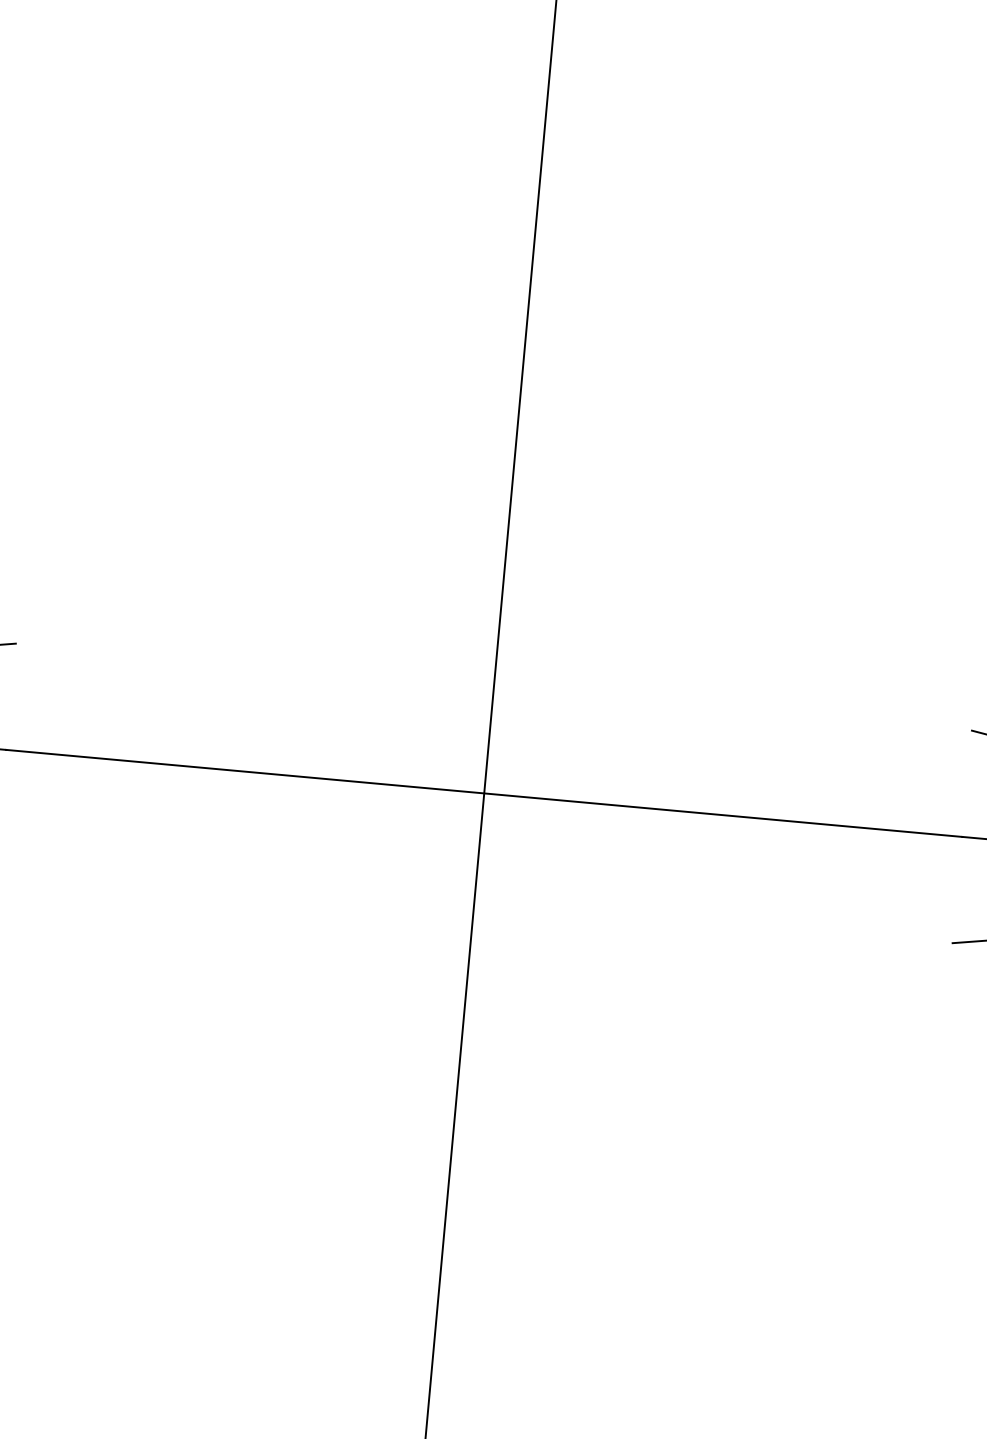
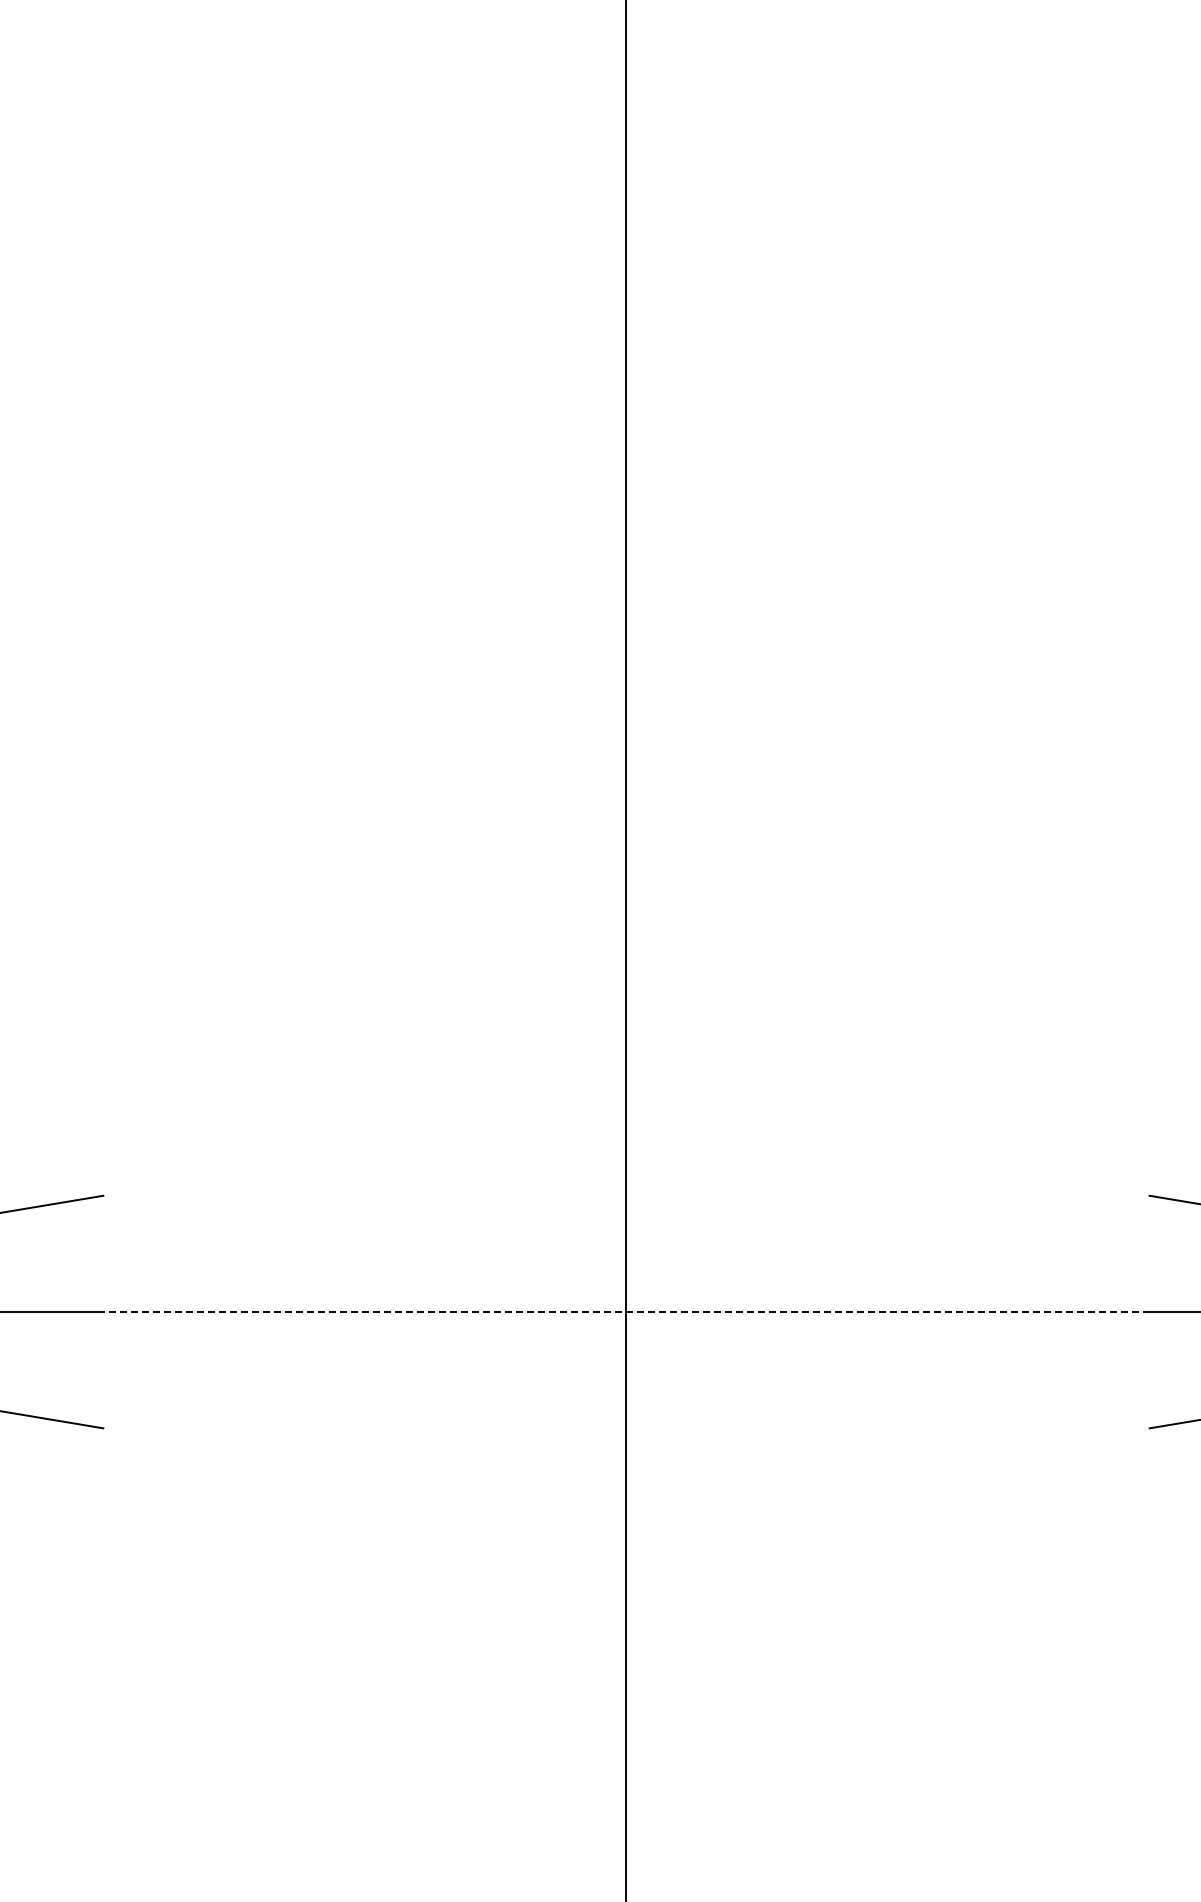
line: (483, 793) -> (625, 1312), solid -> dashed

